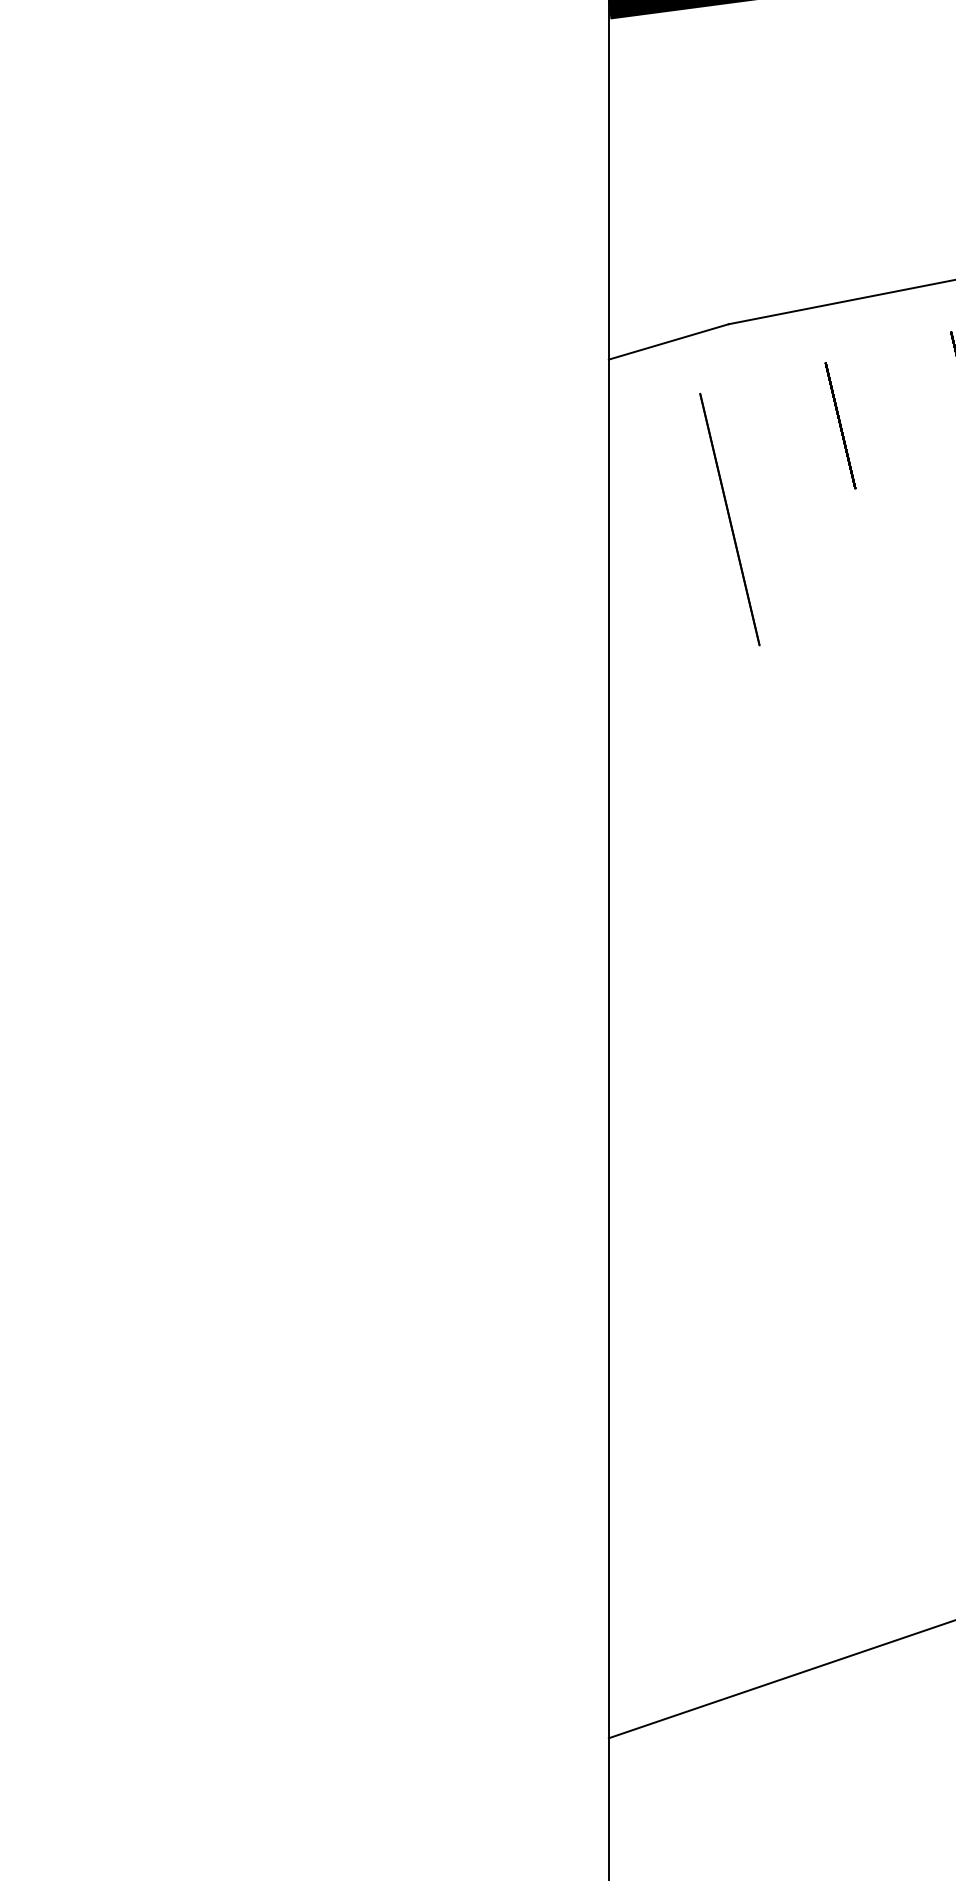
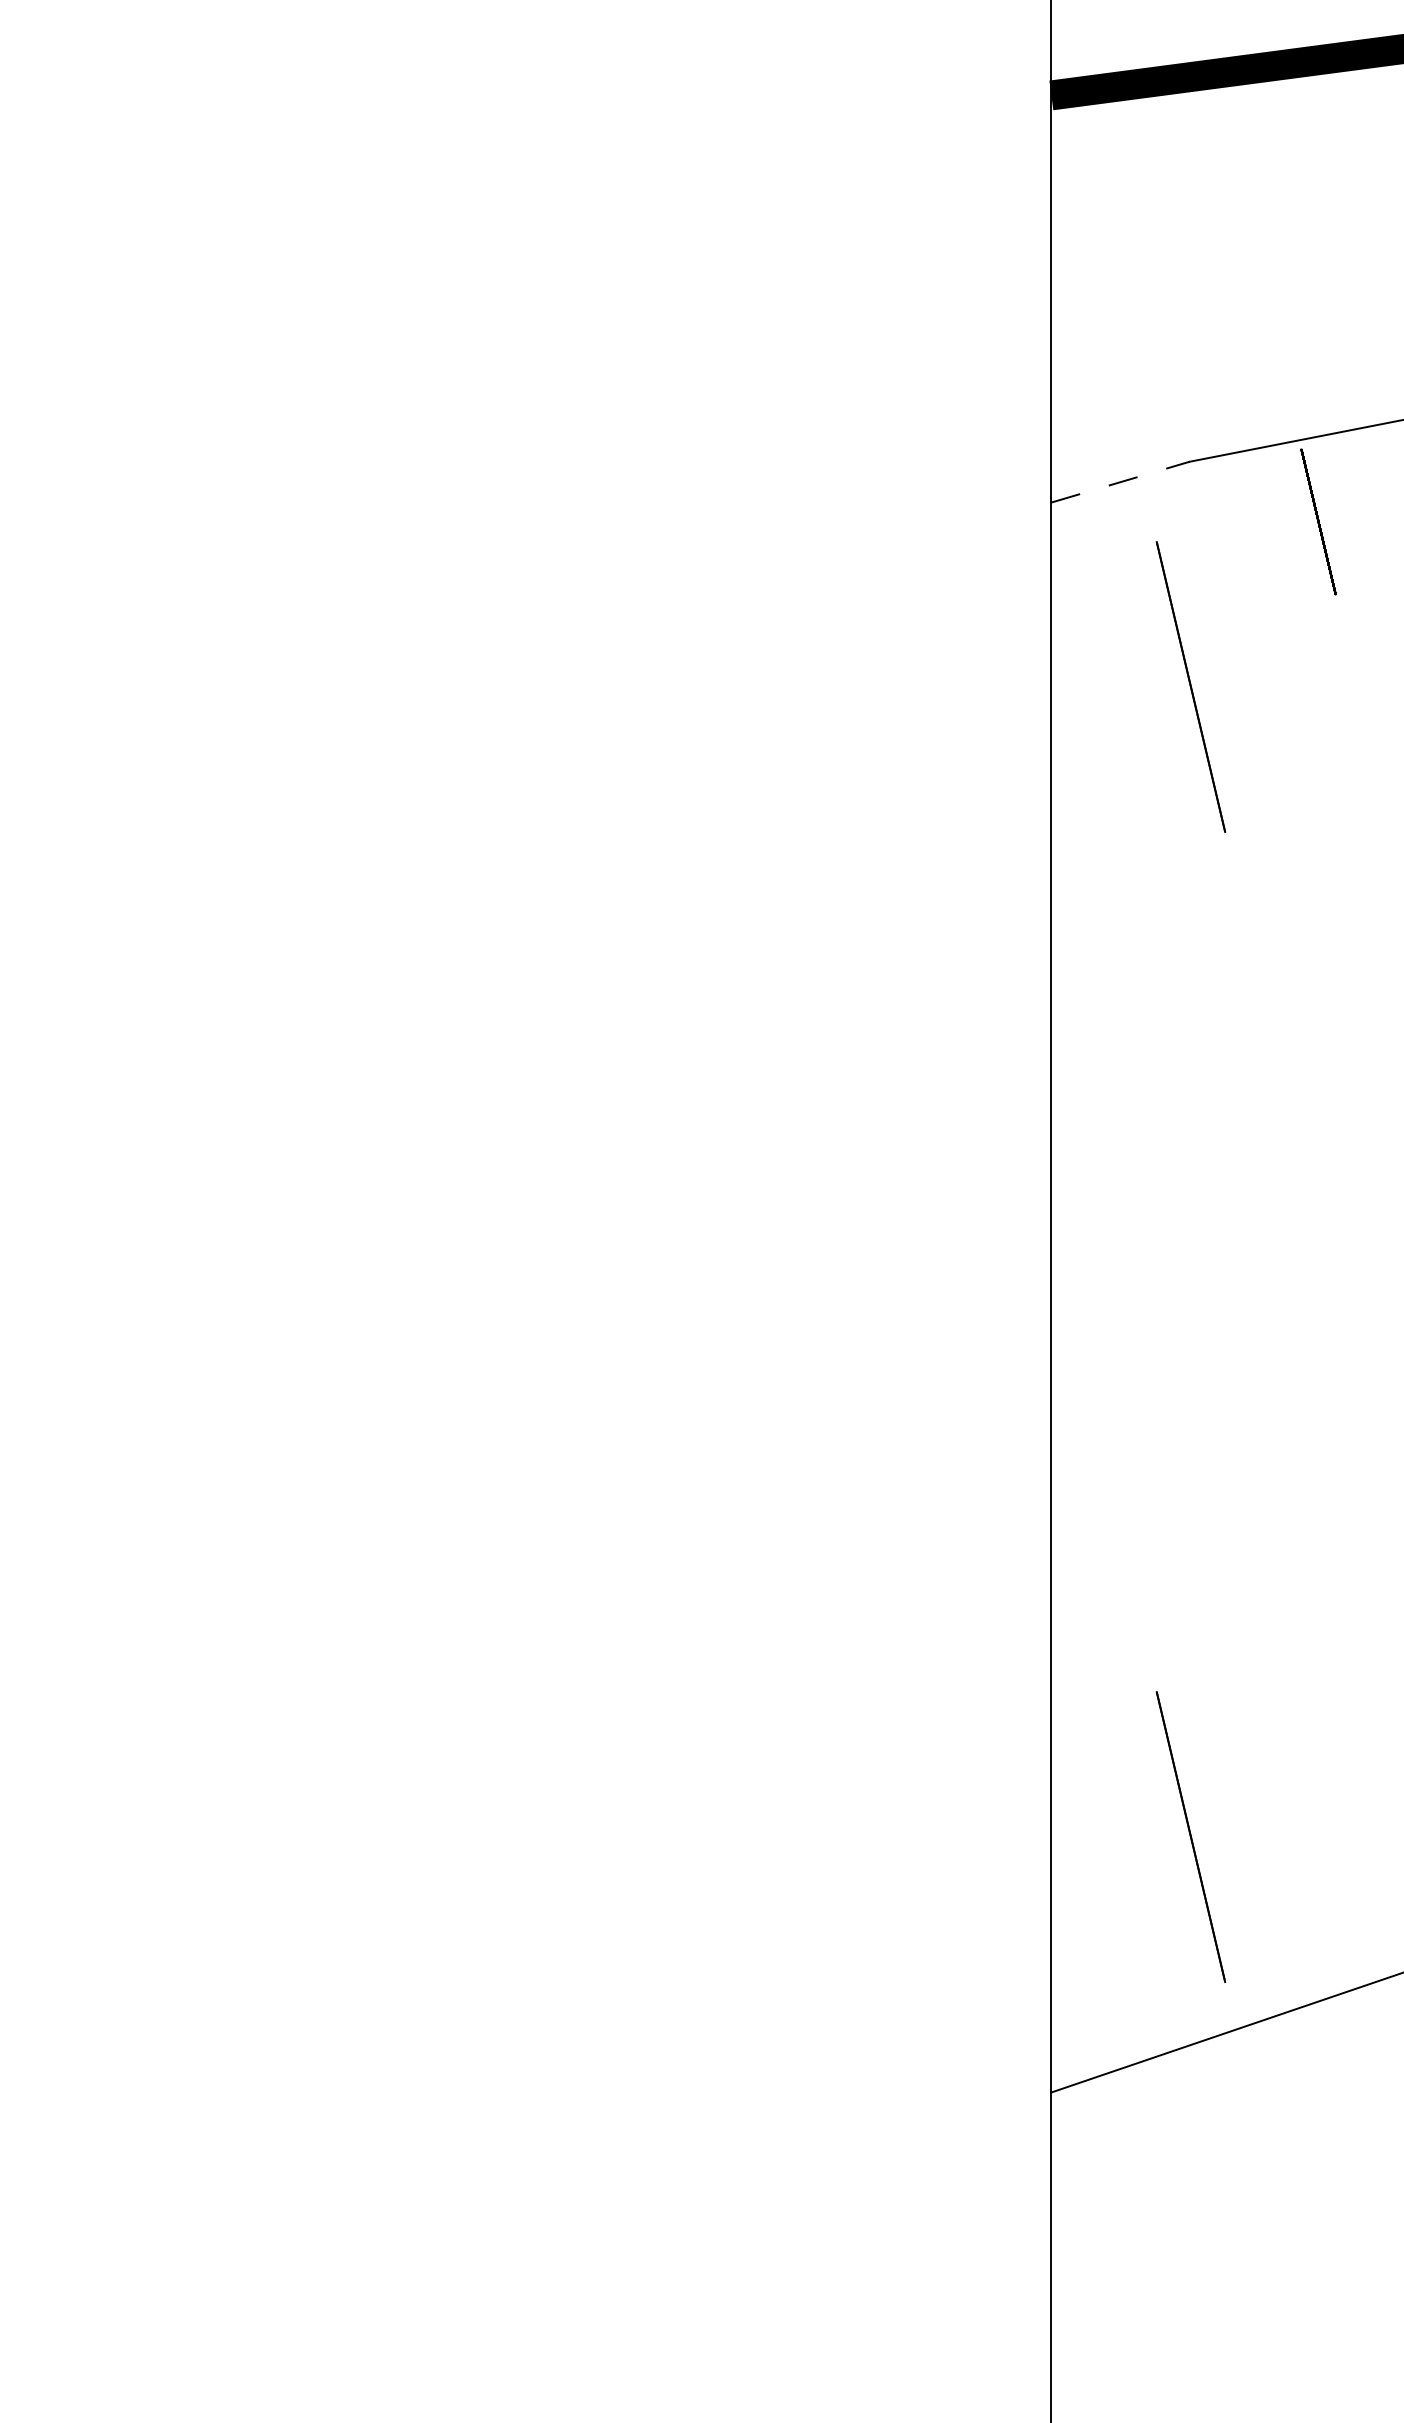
line: (669, 342) -> (1121, 482), solid -> dashed
line: (840, 425) -> (1318, 521), moved
line: (729, 1516) -> (1190, 1836), added

